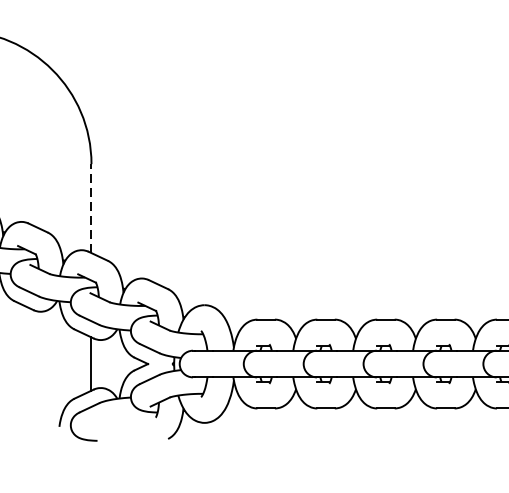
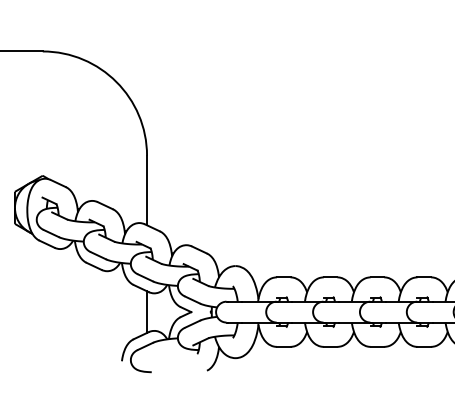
line: (92, 208) -> (147, 190), dashed -> solid

